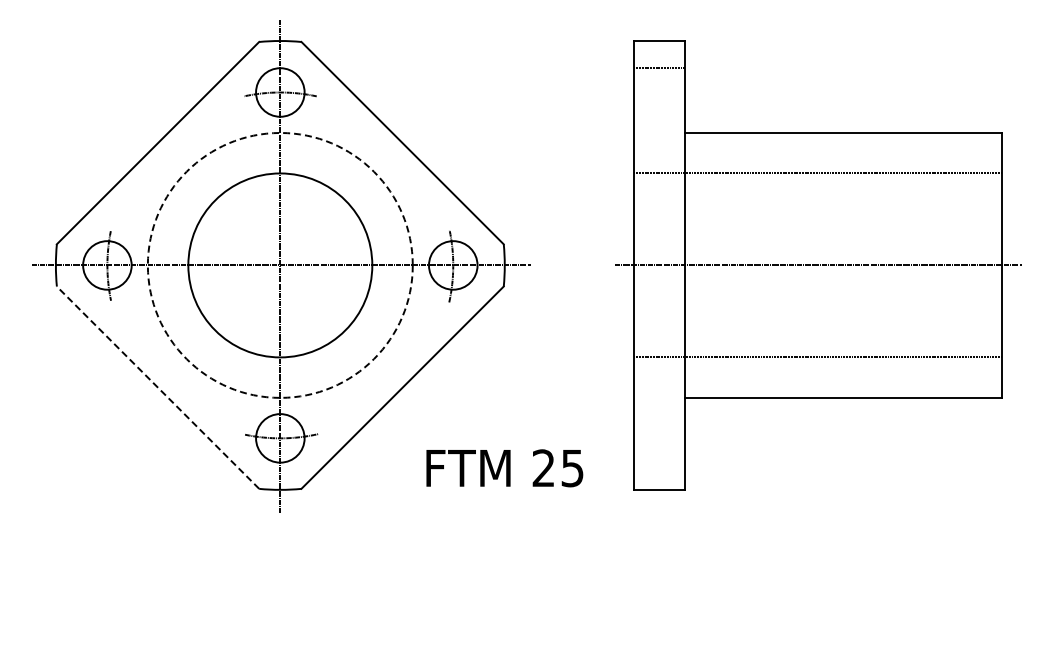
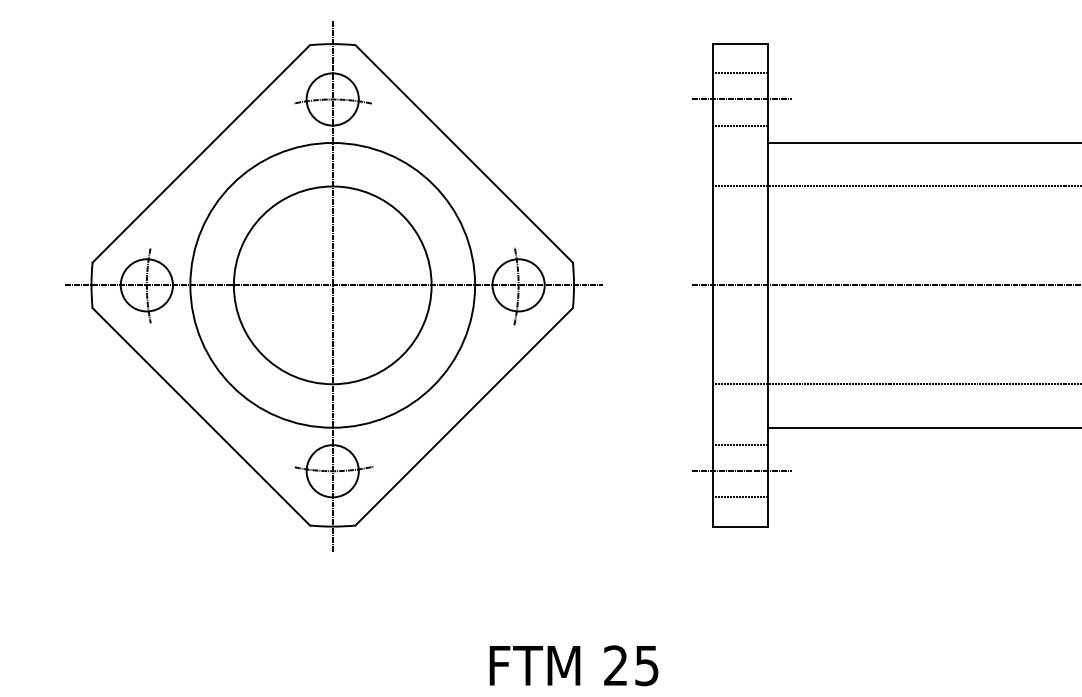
line: (660, 92) -> (741, 99), added
line: (659, 116) -> (740, 125), added
circle: (279, 264) -> (331, 284), dashed -> solid
line: (157, 387) -> (200, 416), dashed -> solid
line: (659, 414) -> (740, 445), added
line: (660, 438) -> (741, 471), added
line: (659, 462) -> (740, 497), added
text: (504, 468) -> (573, 665), moved

